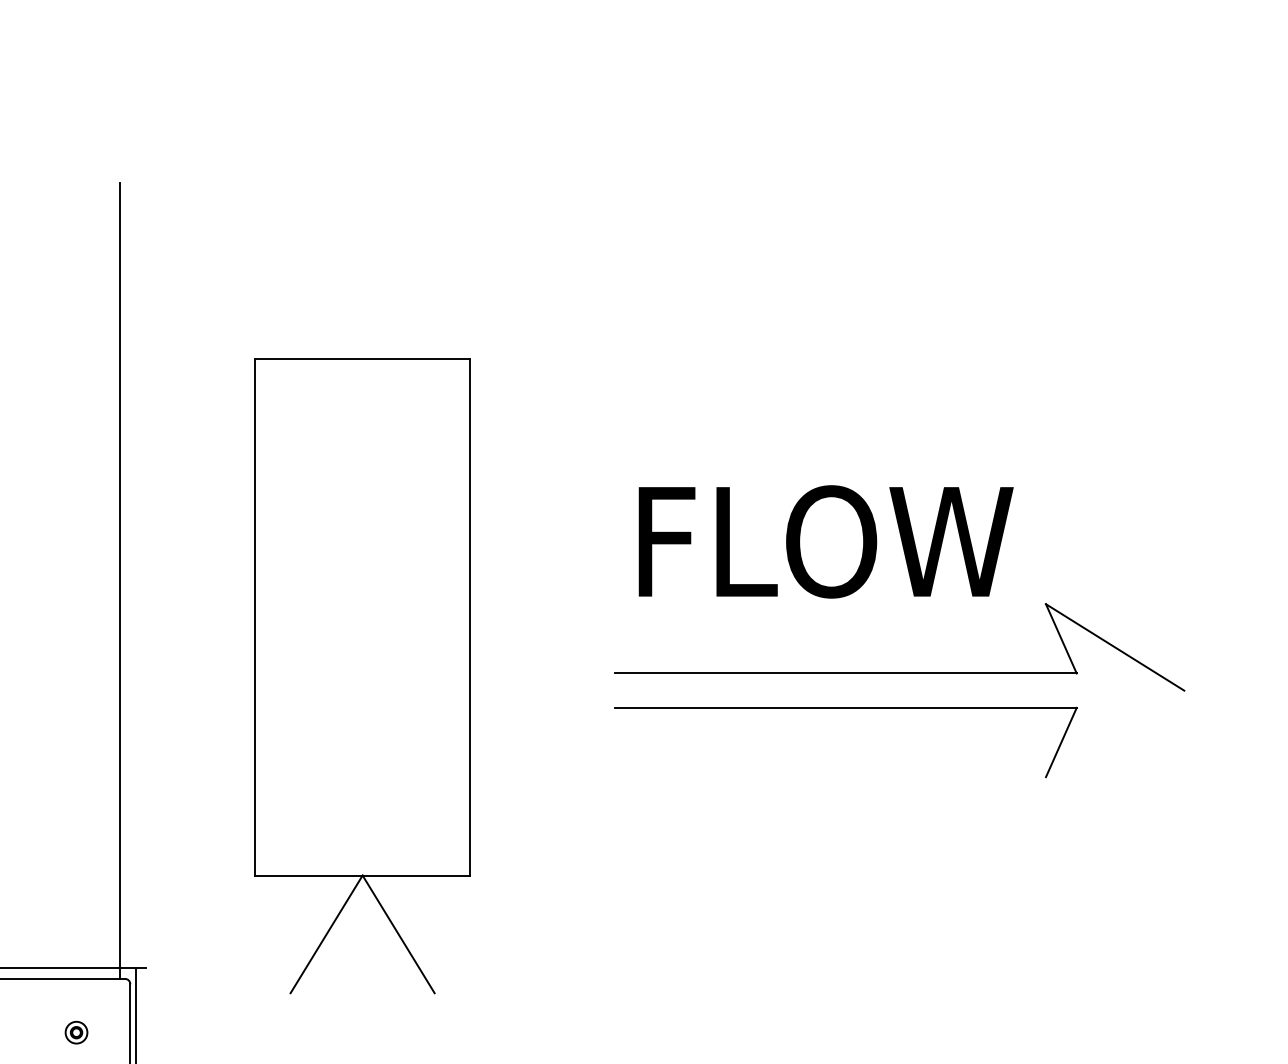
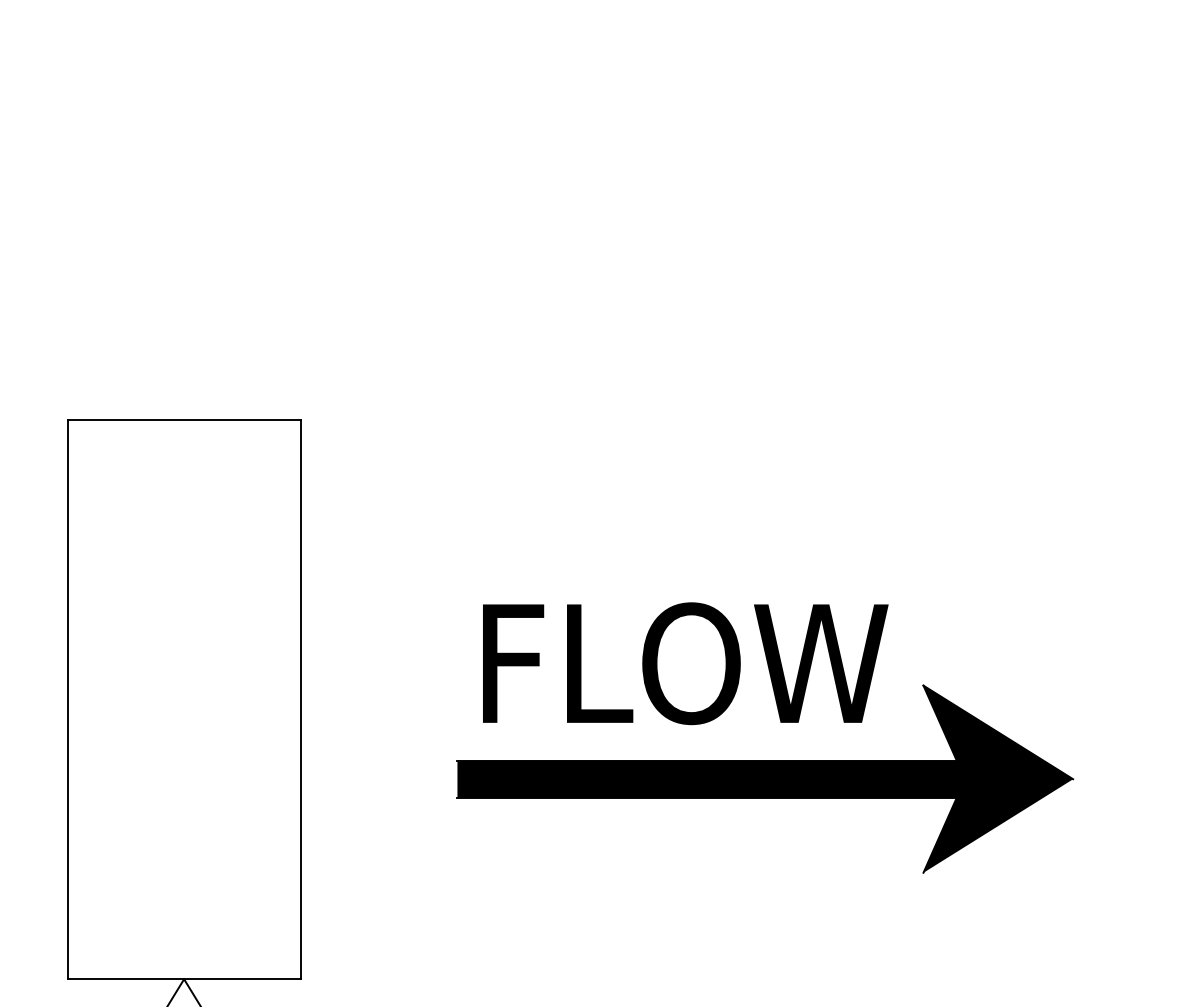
text: (825, 541) -> (684, 663), moved
fill: (899, 690) -> (764, 779), added

